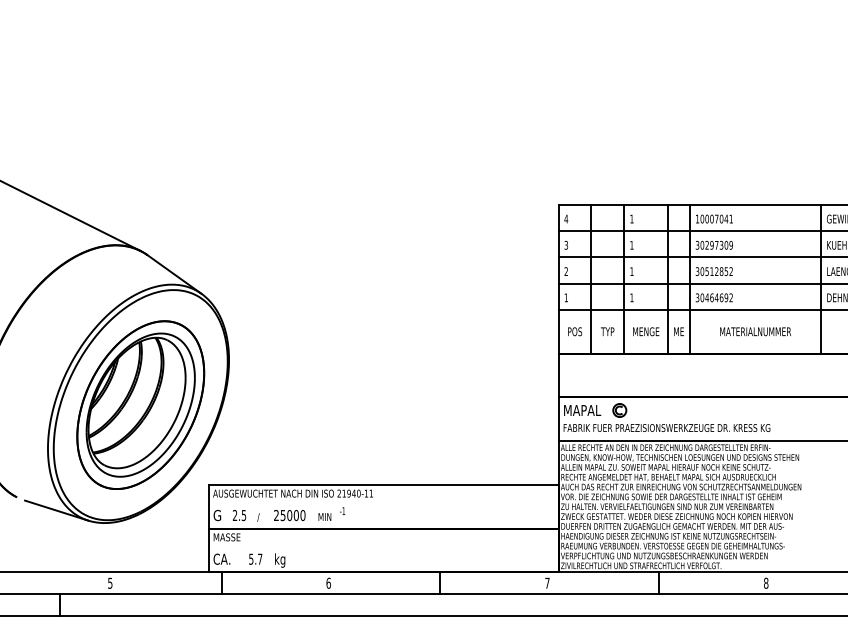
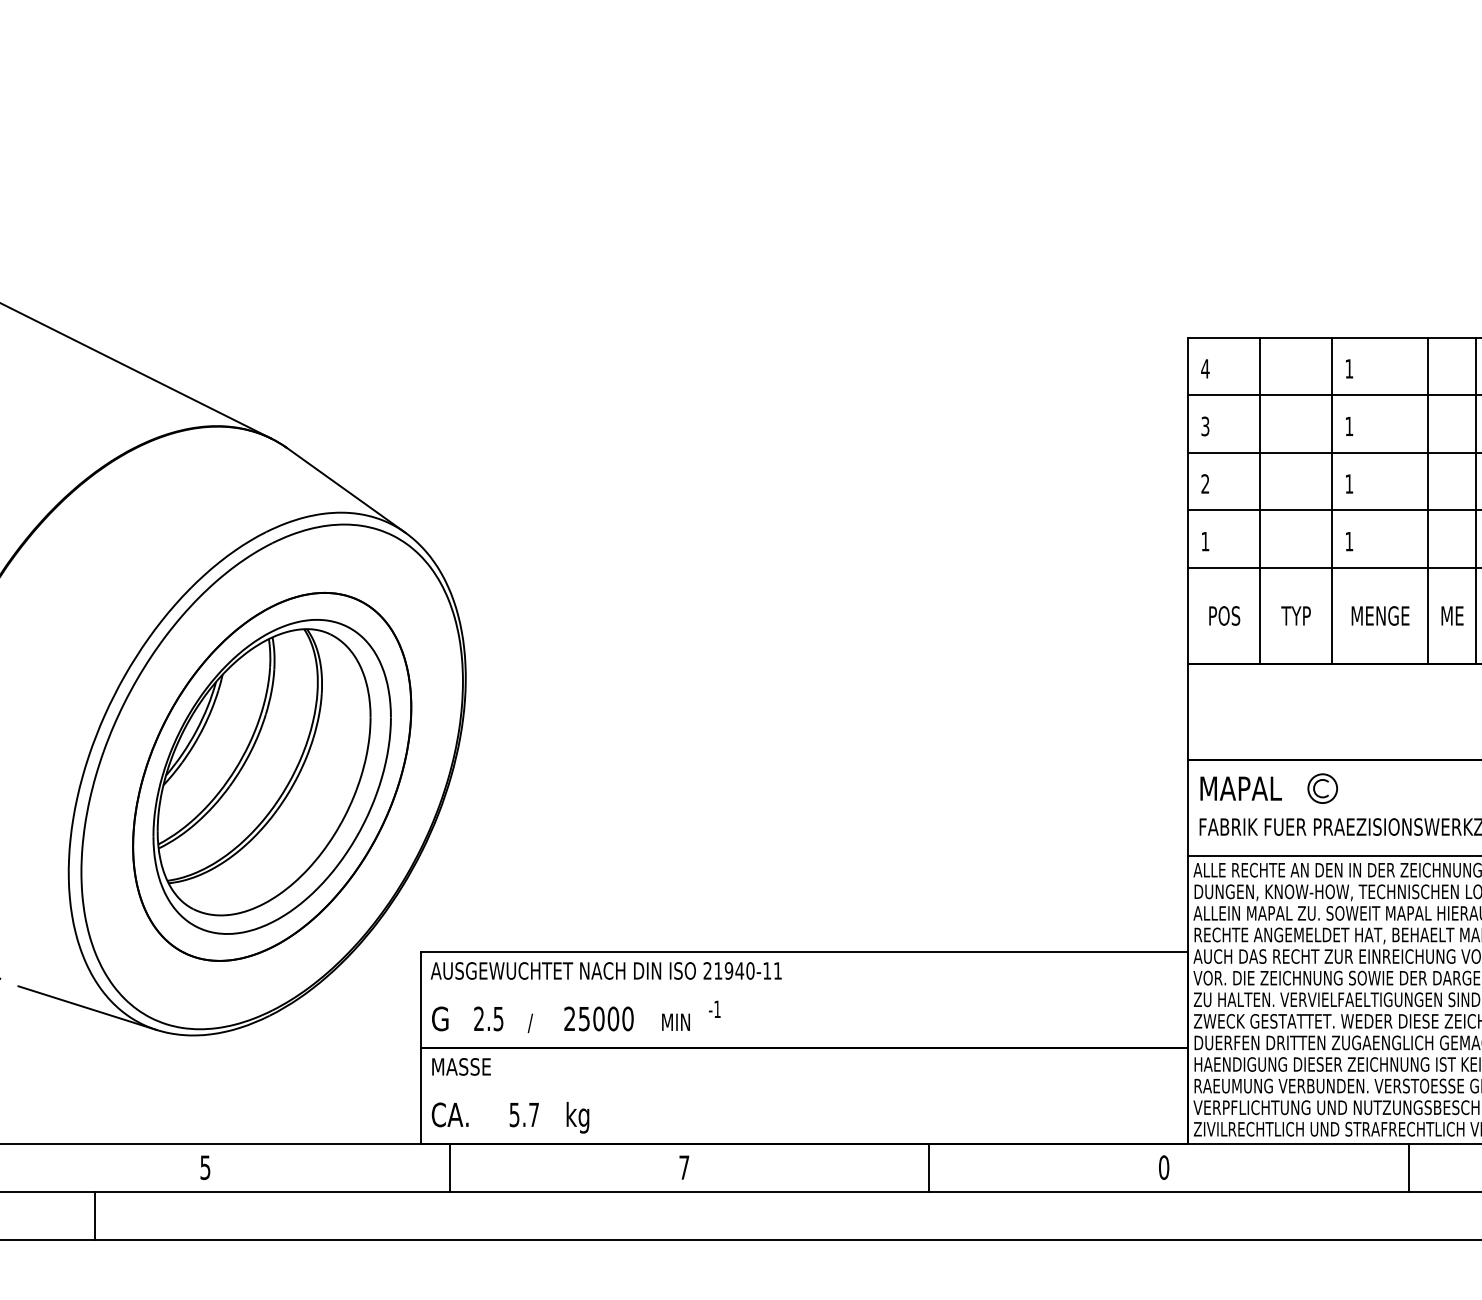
text: (328, 582) -> (683, 1165), 6 -> 7
text: (547, 582) -> (1164, 1165), 7 -> 0

